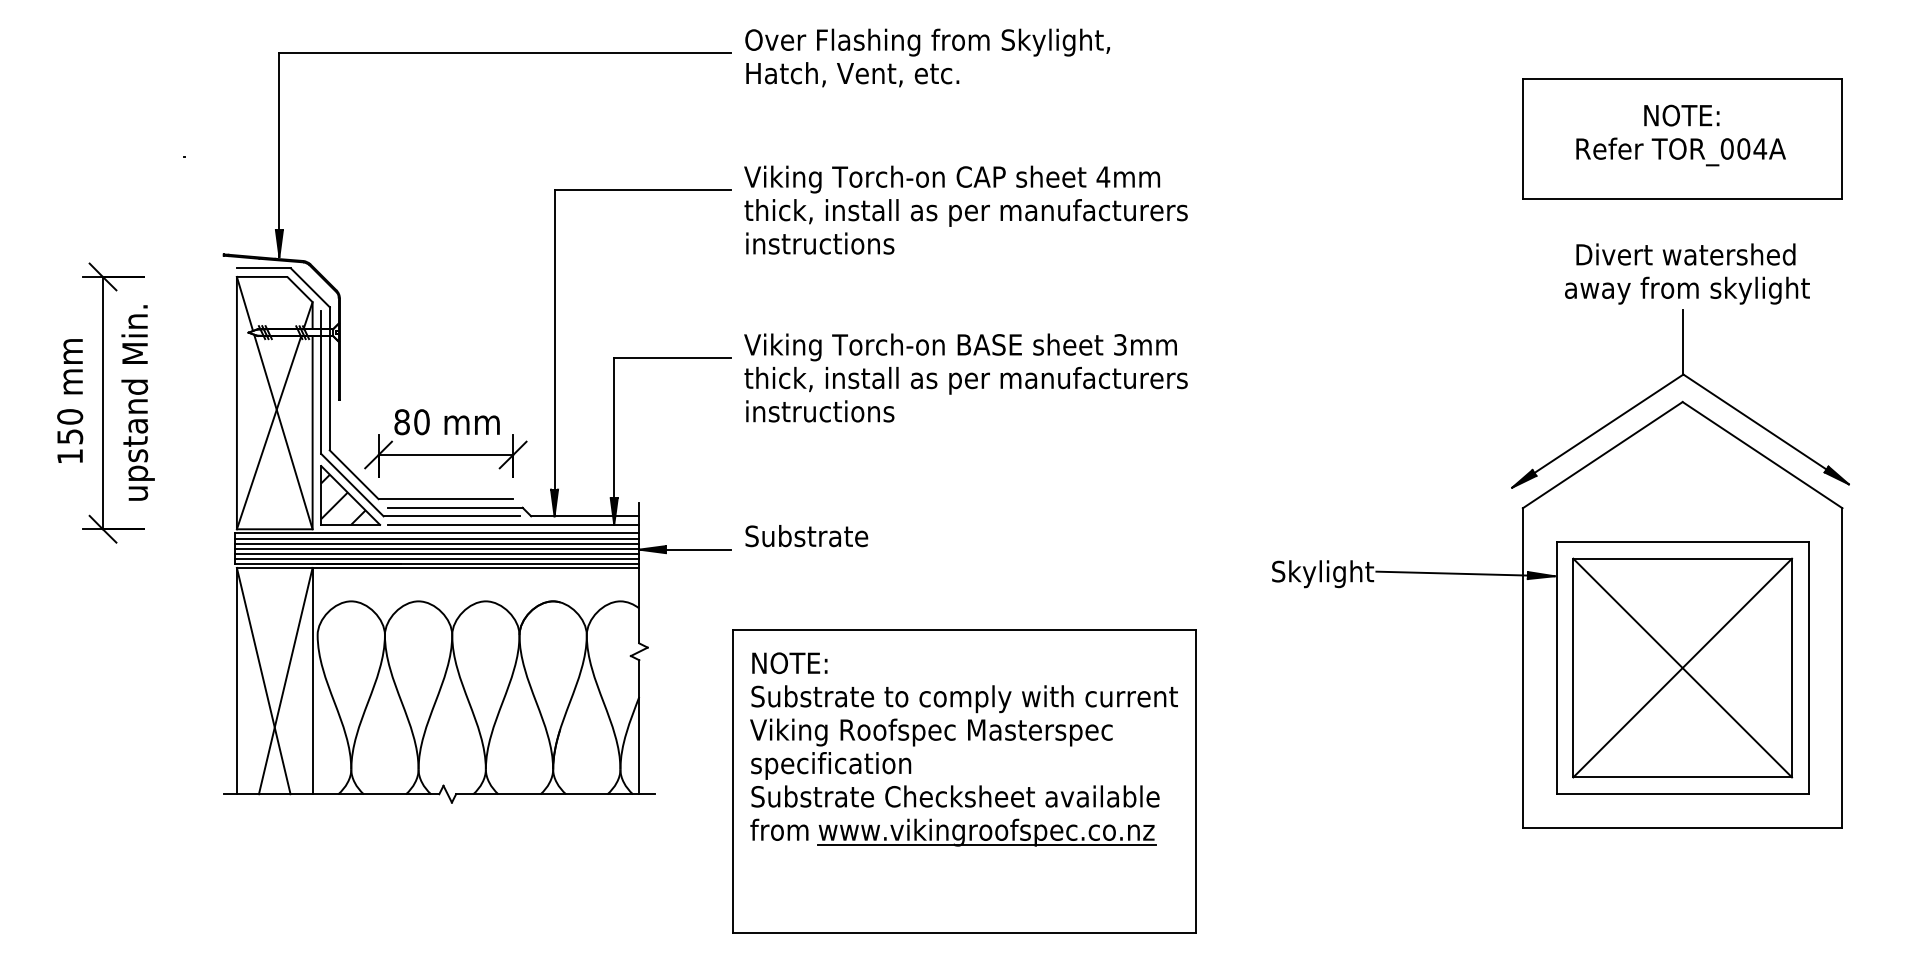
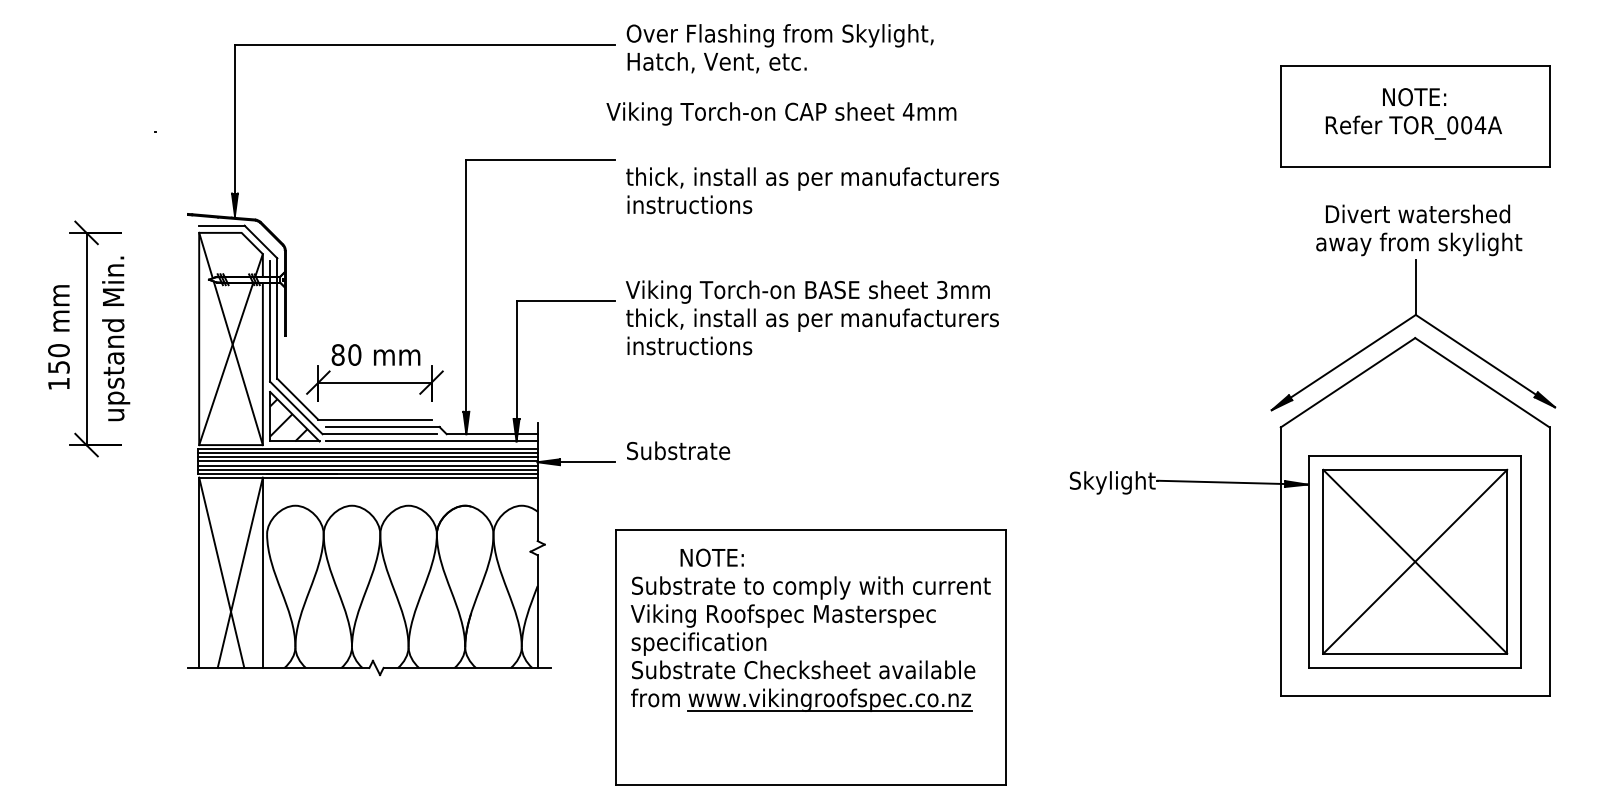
text: (952, 179) -> (781, 113), moved
text: (789, 663) -> (711, 558), moved

